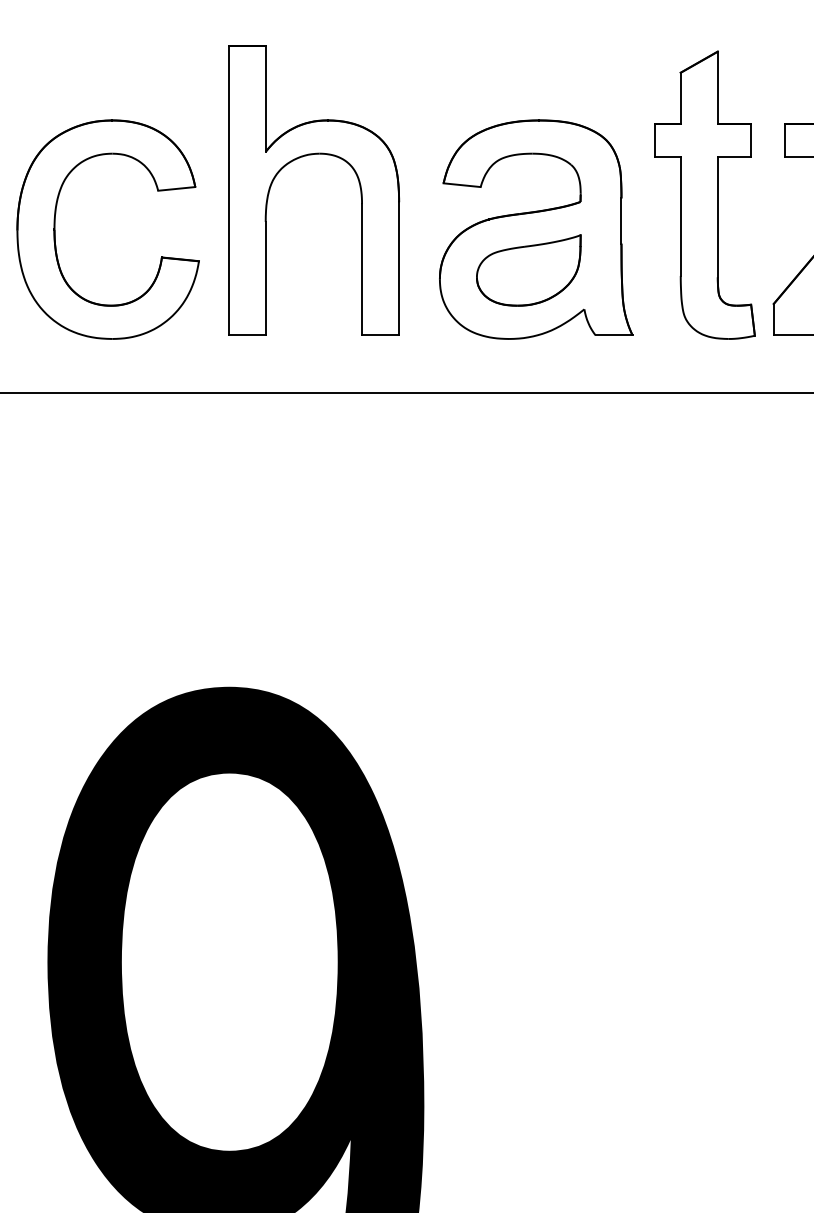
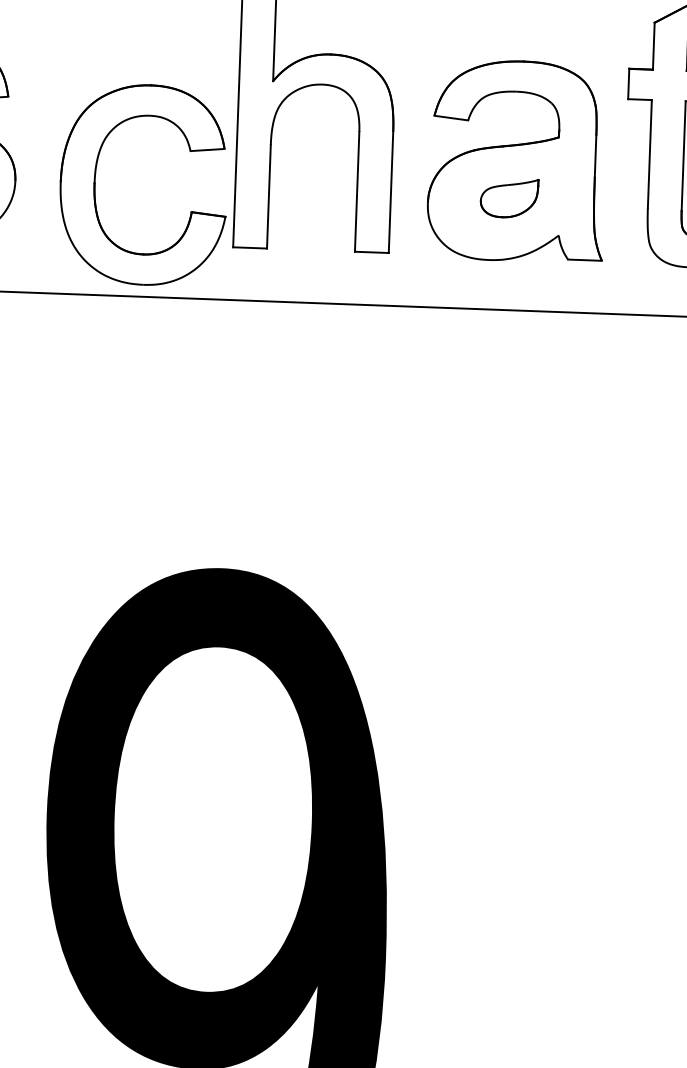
part: (55, 229) -> (95, 183), moved
part: (528, 270) -> (509, 198), size x0.6

